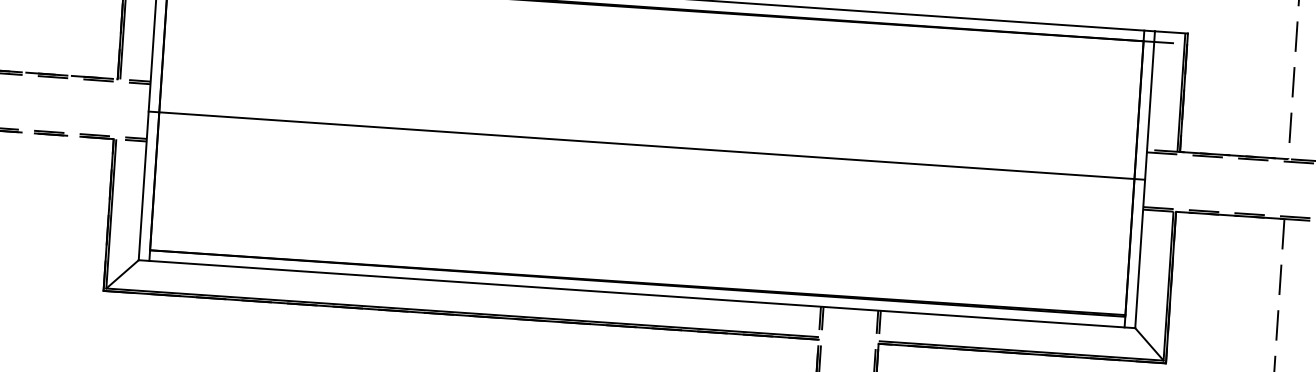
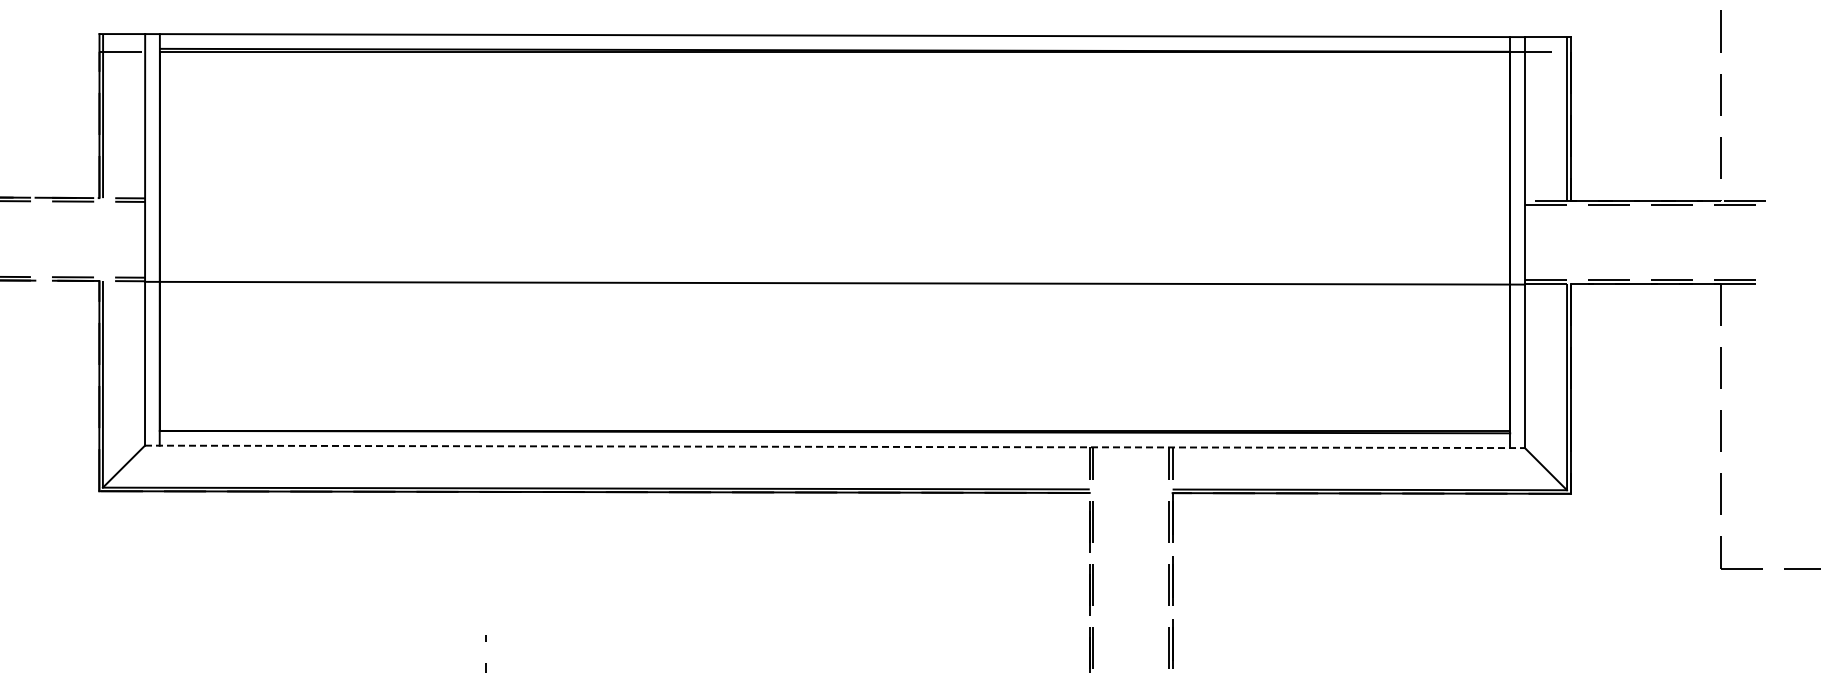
line: (646, 145) -> (834, 282), moved
line: (636, 293) -> (834, 446), solid -> dashed

